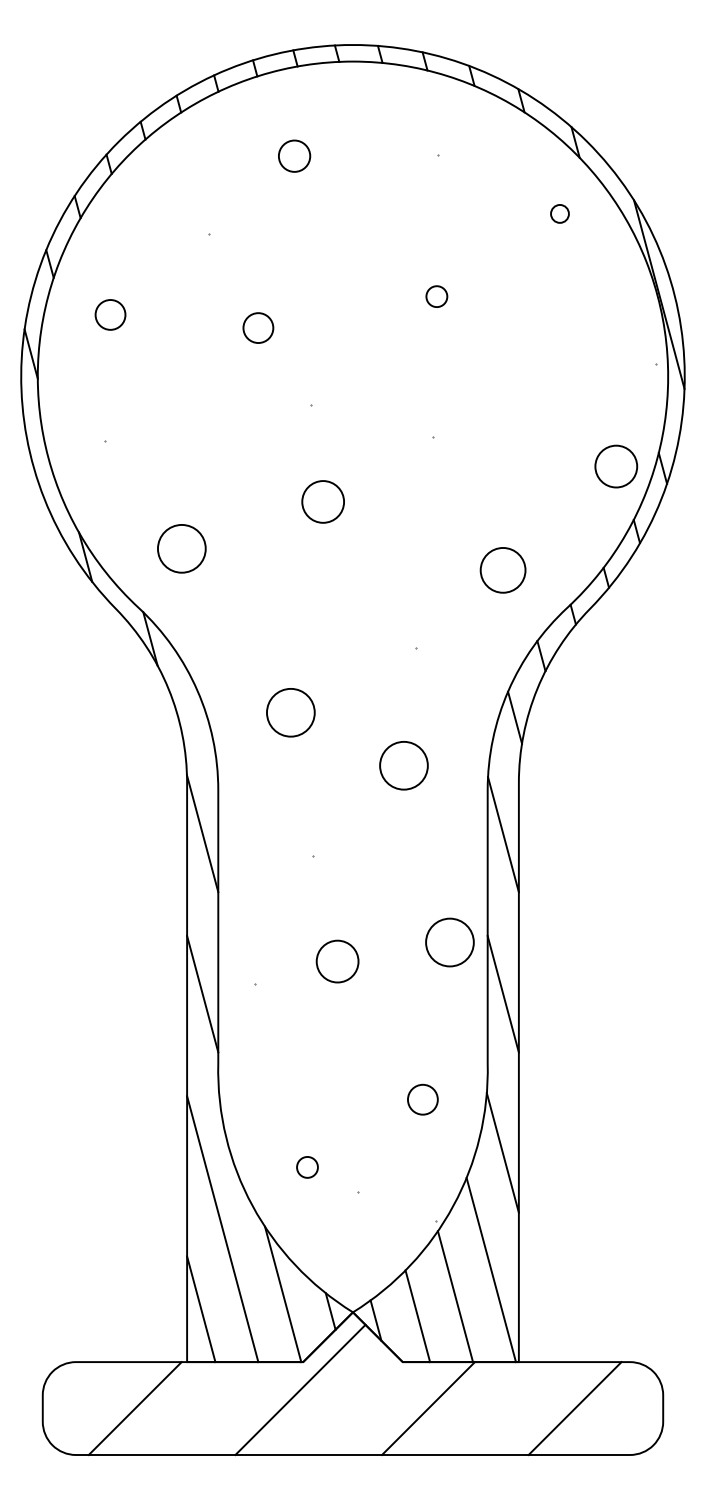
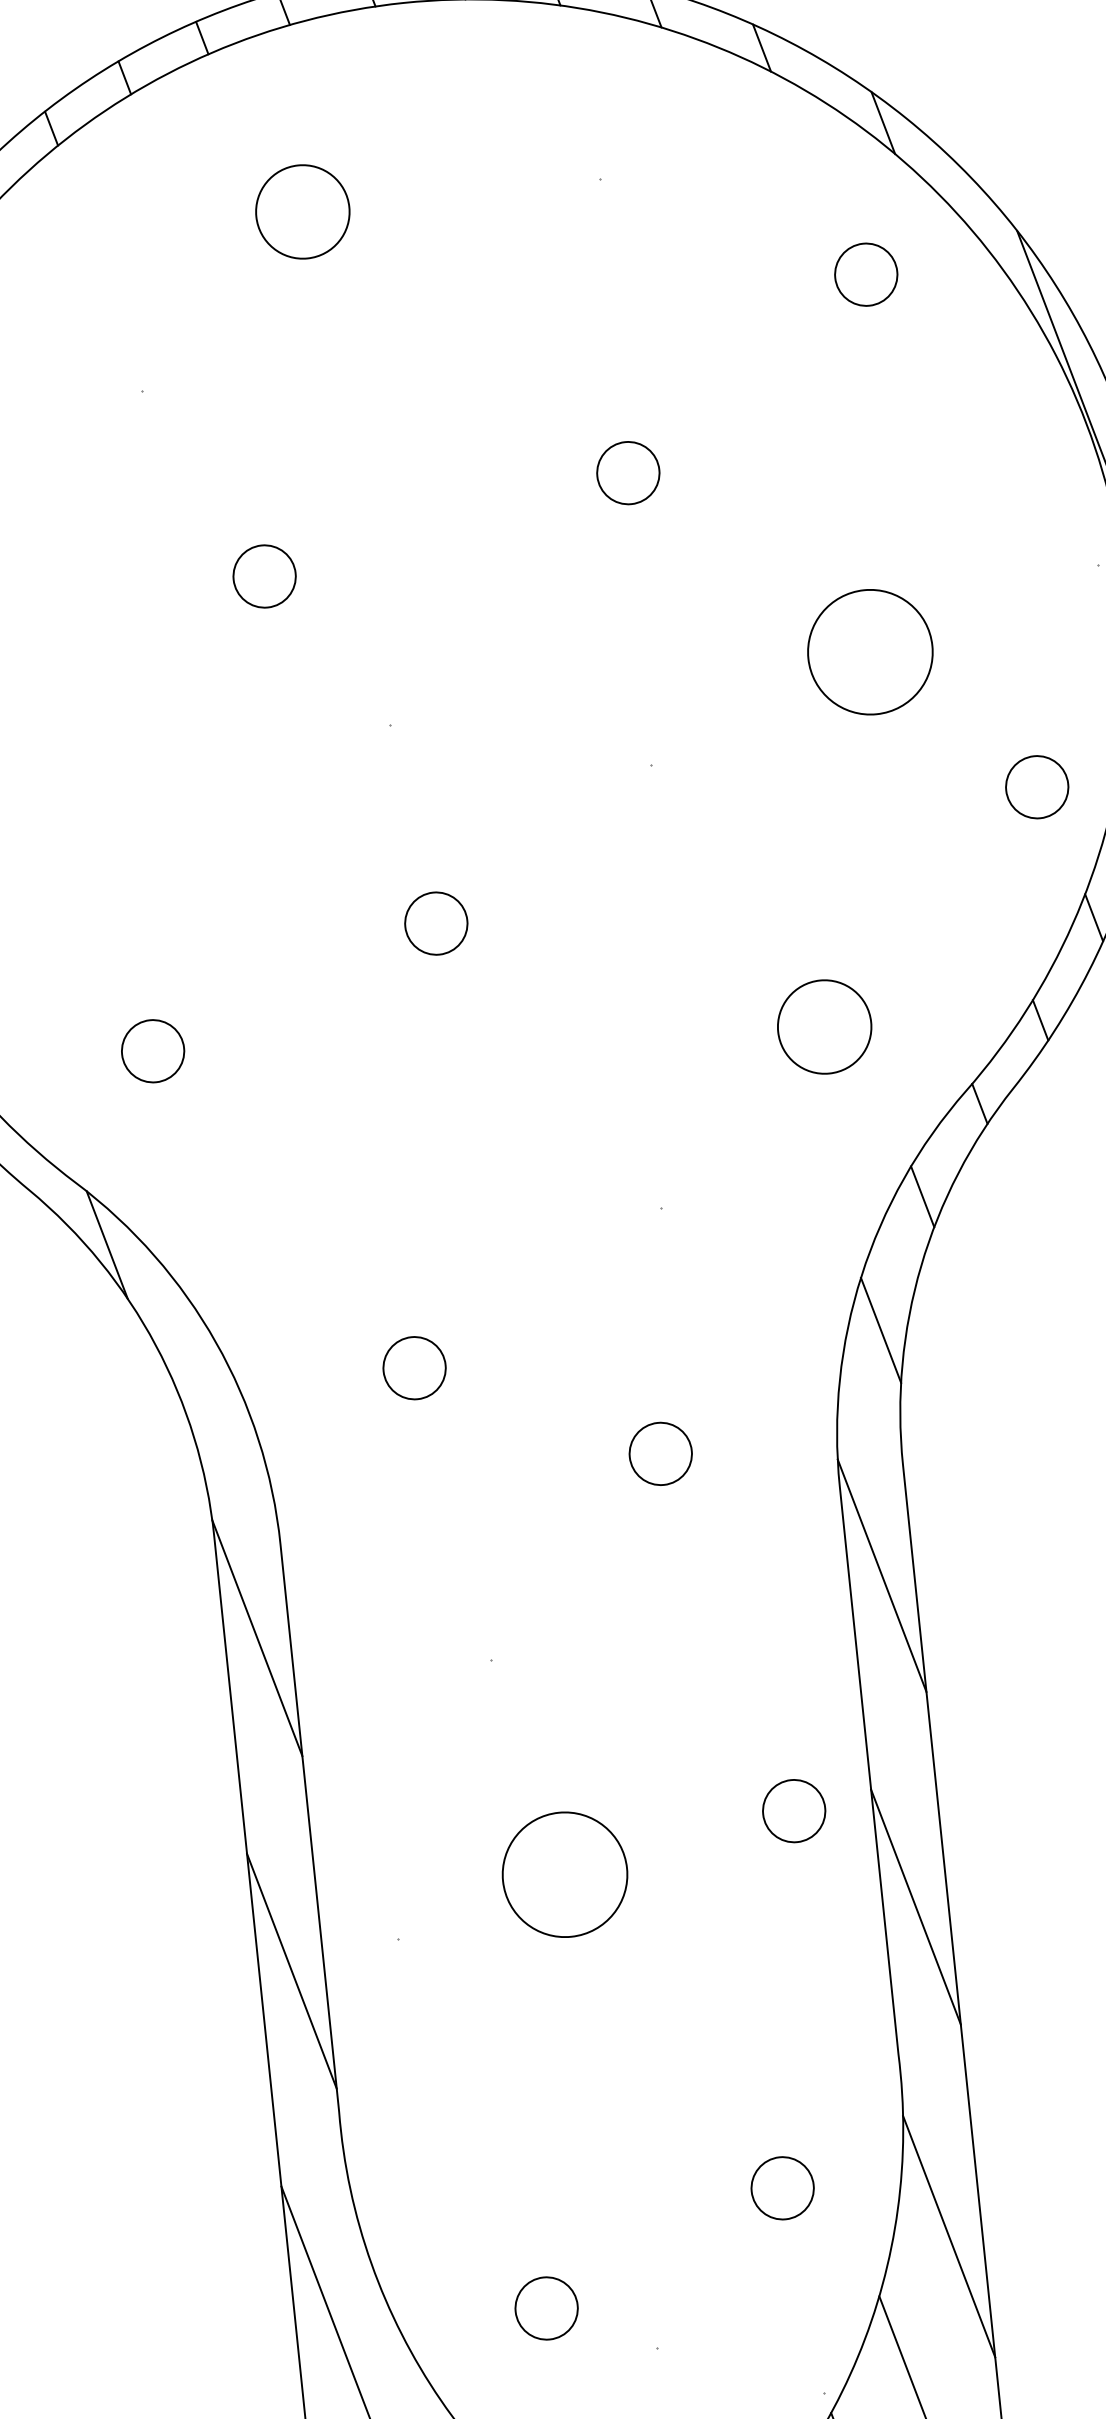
circle: (294, 155) -> (302, 210), size x1.43
circle: (559, 213) -> (865, 274), size x1.67
circle: (436, 296) -> (627, 472), size x1.43
circle: (543, 393) -> (870, 651), added
circle: (615, 466) -> (1035, 787), size x0.71
circle: (322, 501) -> (434, 922), size x0.71
circle: (181, 548) -> (152, 1050), size x0.62
circle: (290, 712) -> (413, 1367), size x0.62
circle: (403, 765) -> (659, 1453), size x0.62
circle: (449, 942) -> (793, 1811), size x0.62
circle: (337, 961) -> (564, 1874), size x1.43
circle: (422, 1099) -> (781, 2187), moved
circle: (307, 1167) -> (546, 2308), size x1.43

